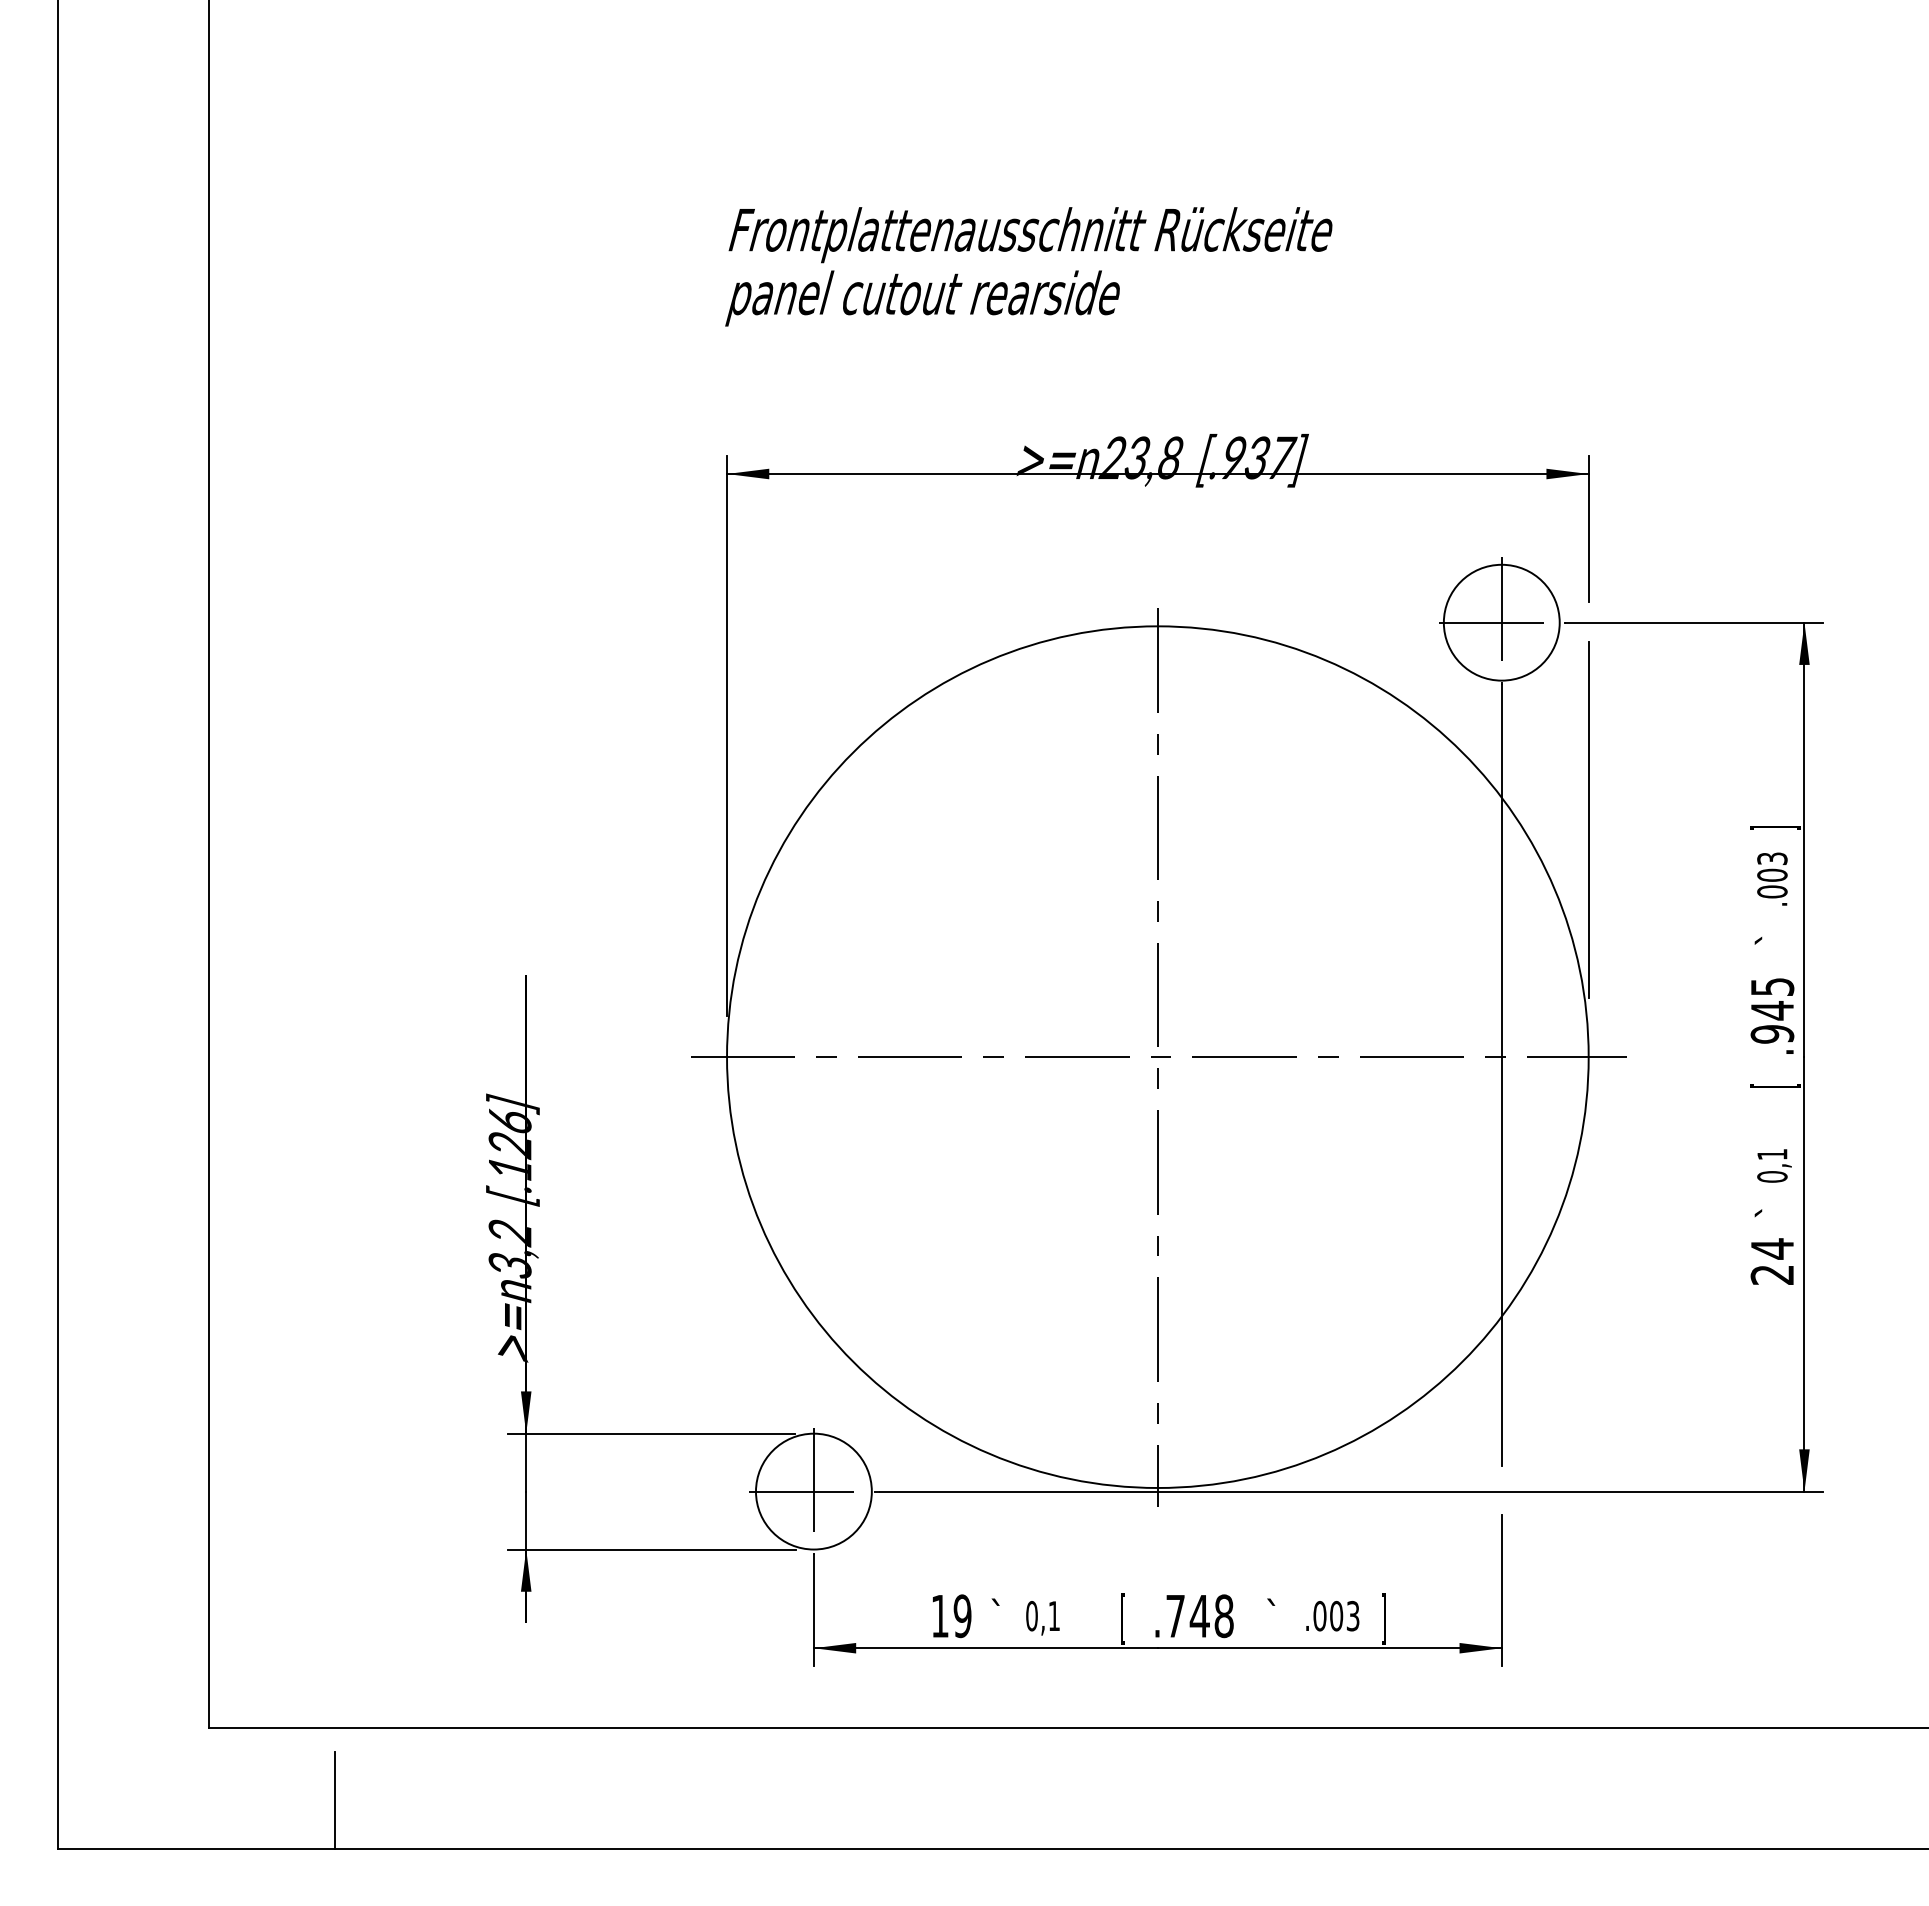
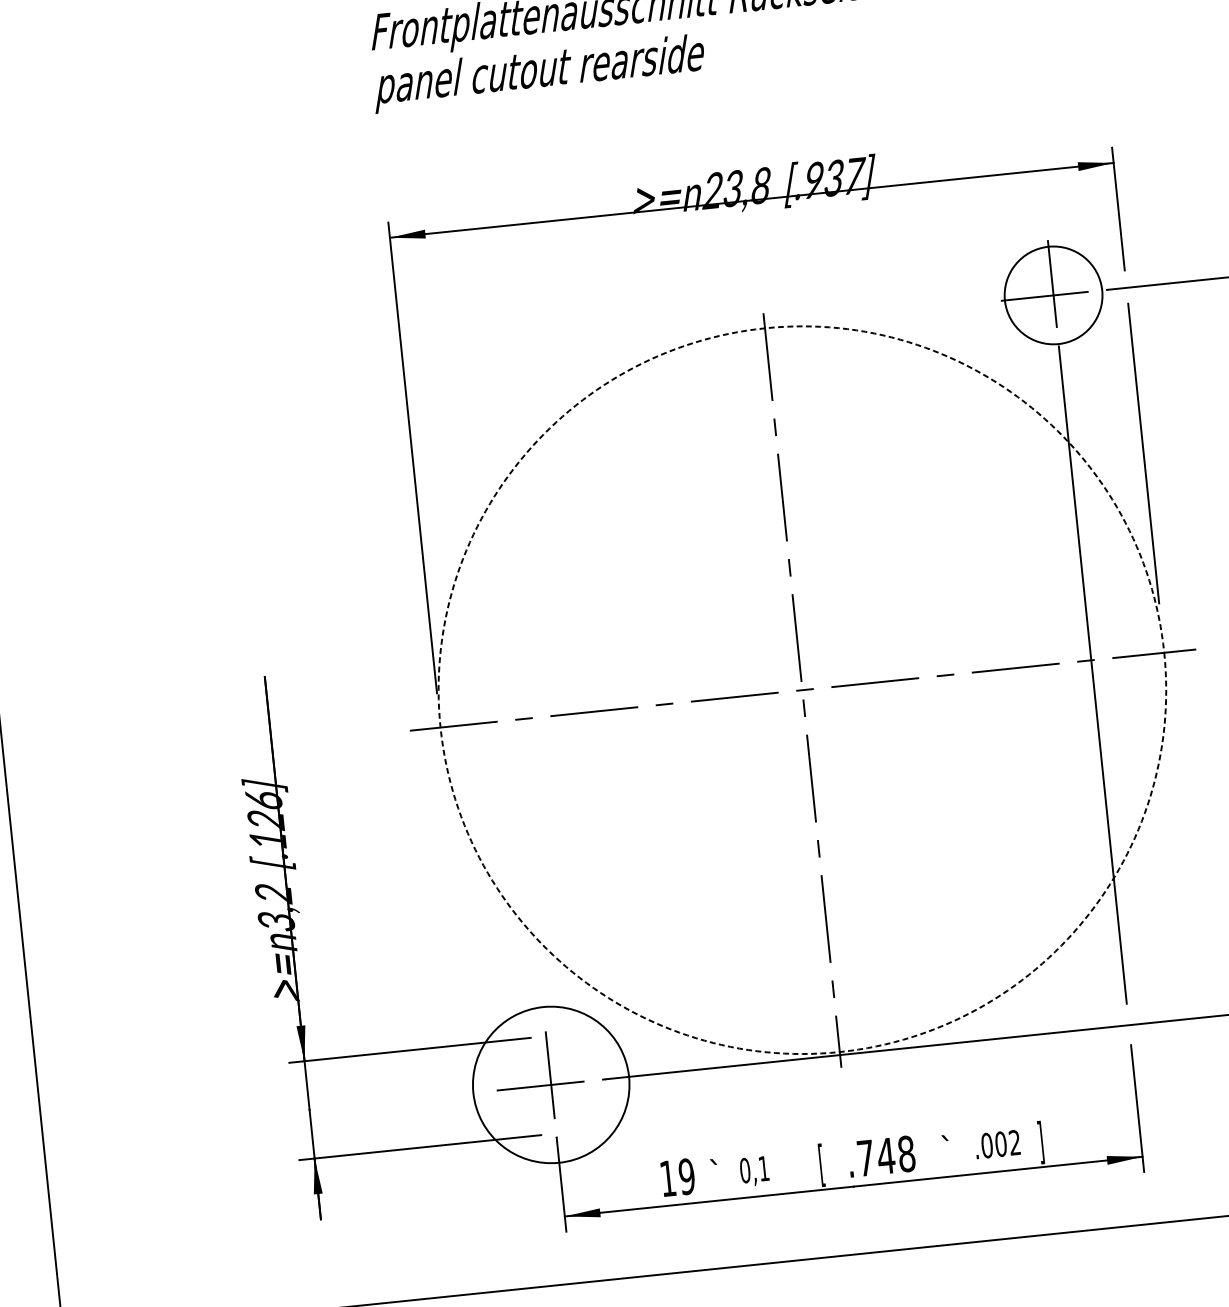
circle: (1157, 1056) -> (802, 689), solid -> dashed
circle: (813, 1491) -> (550, 1084), size x1.6
text: (1352, 1616) -> (1014, 1143), .003 -> .002

